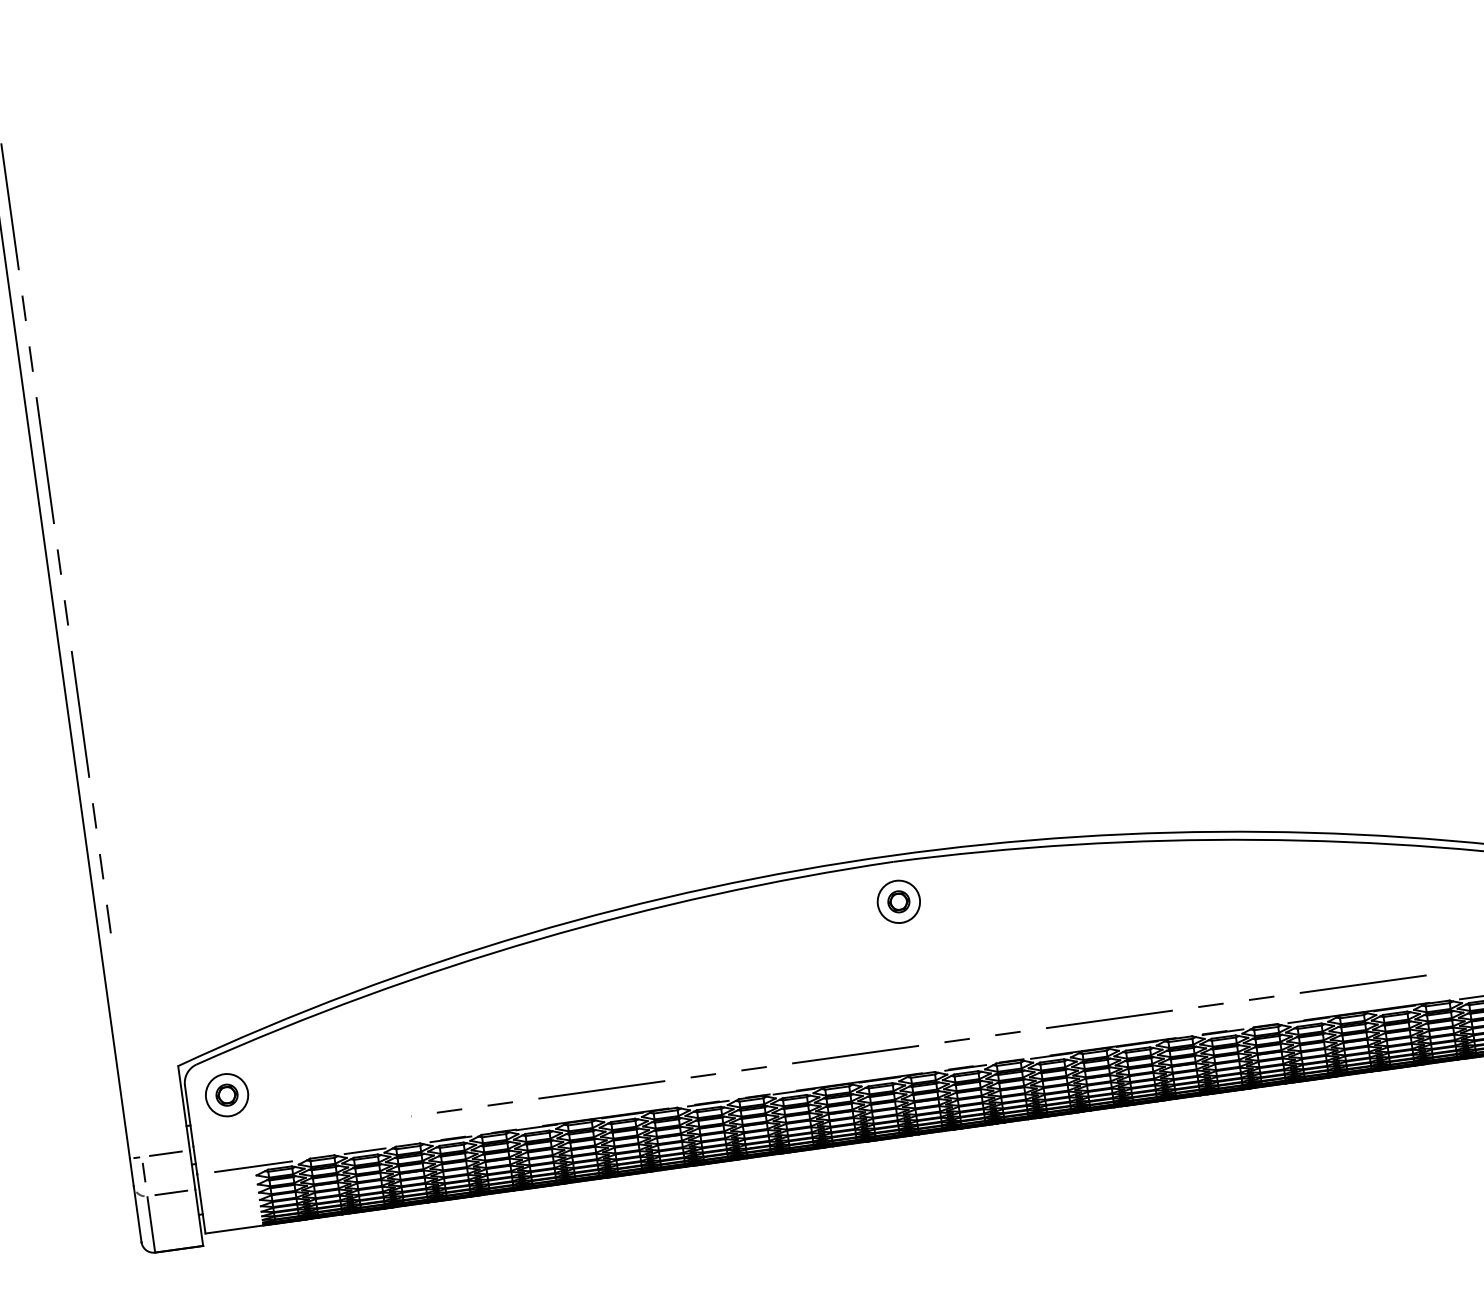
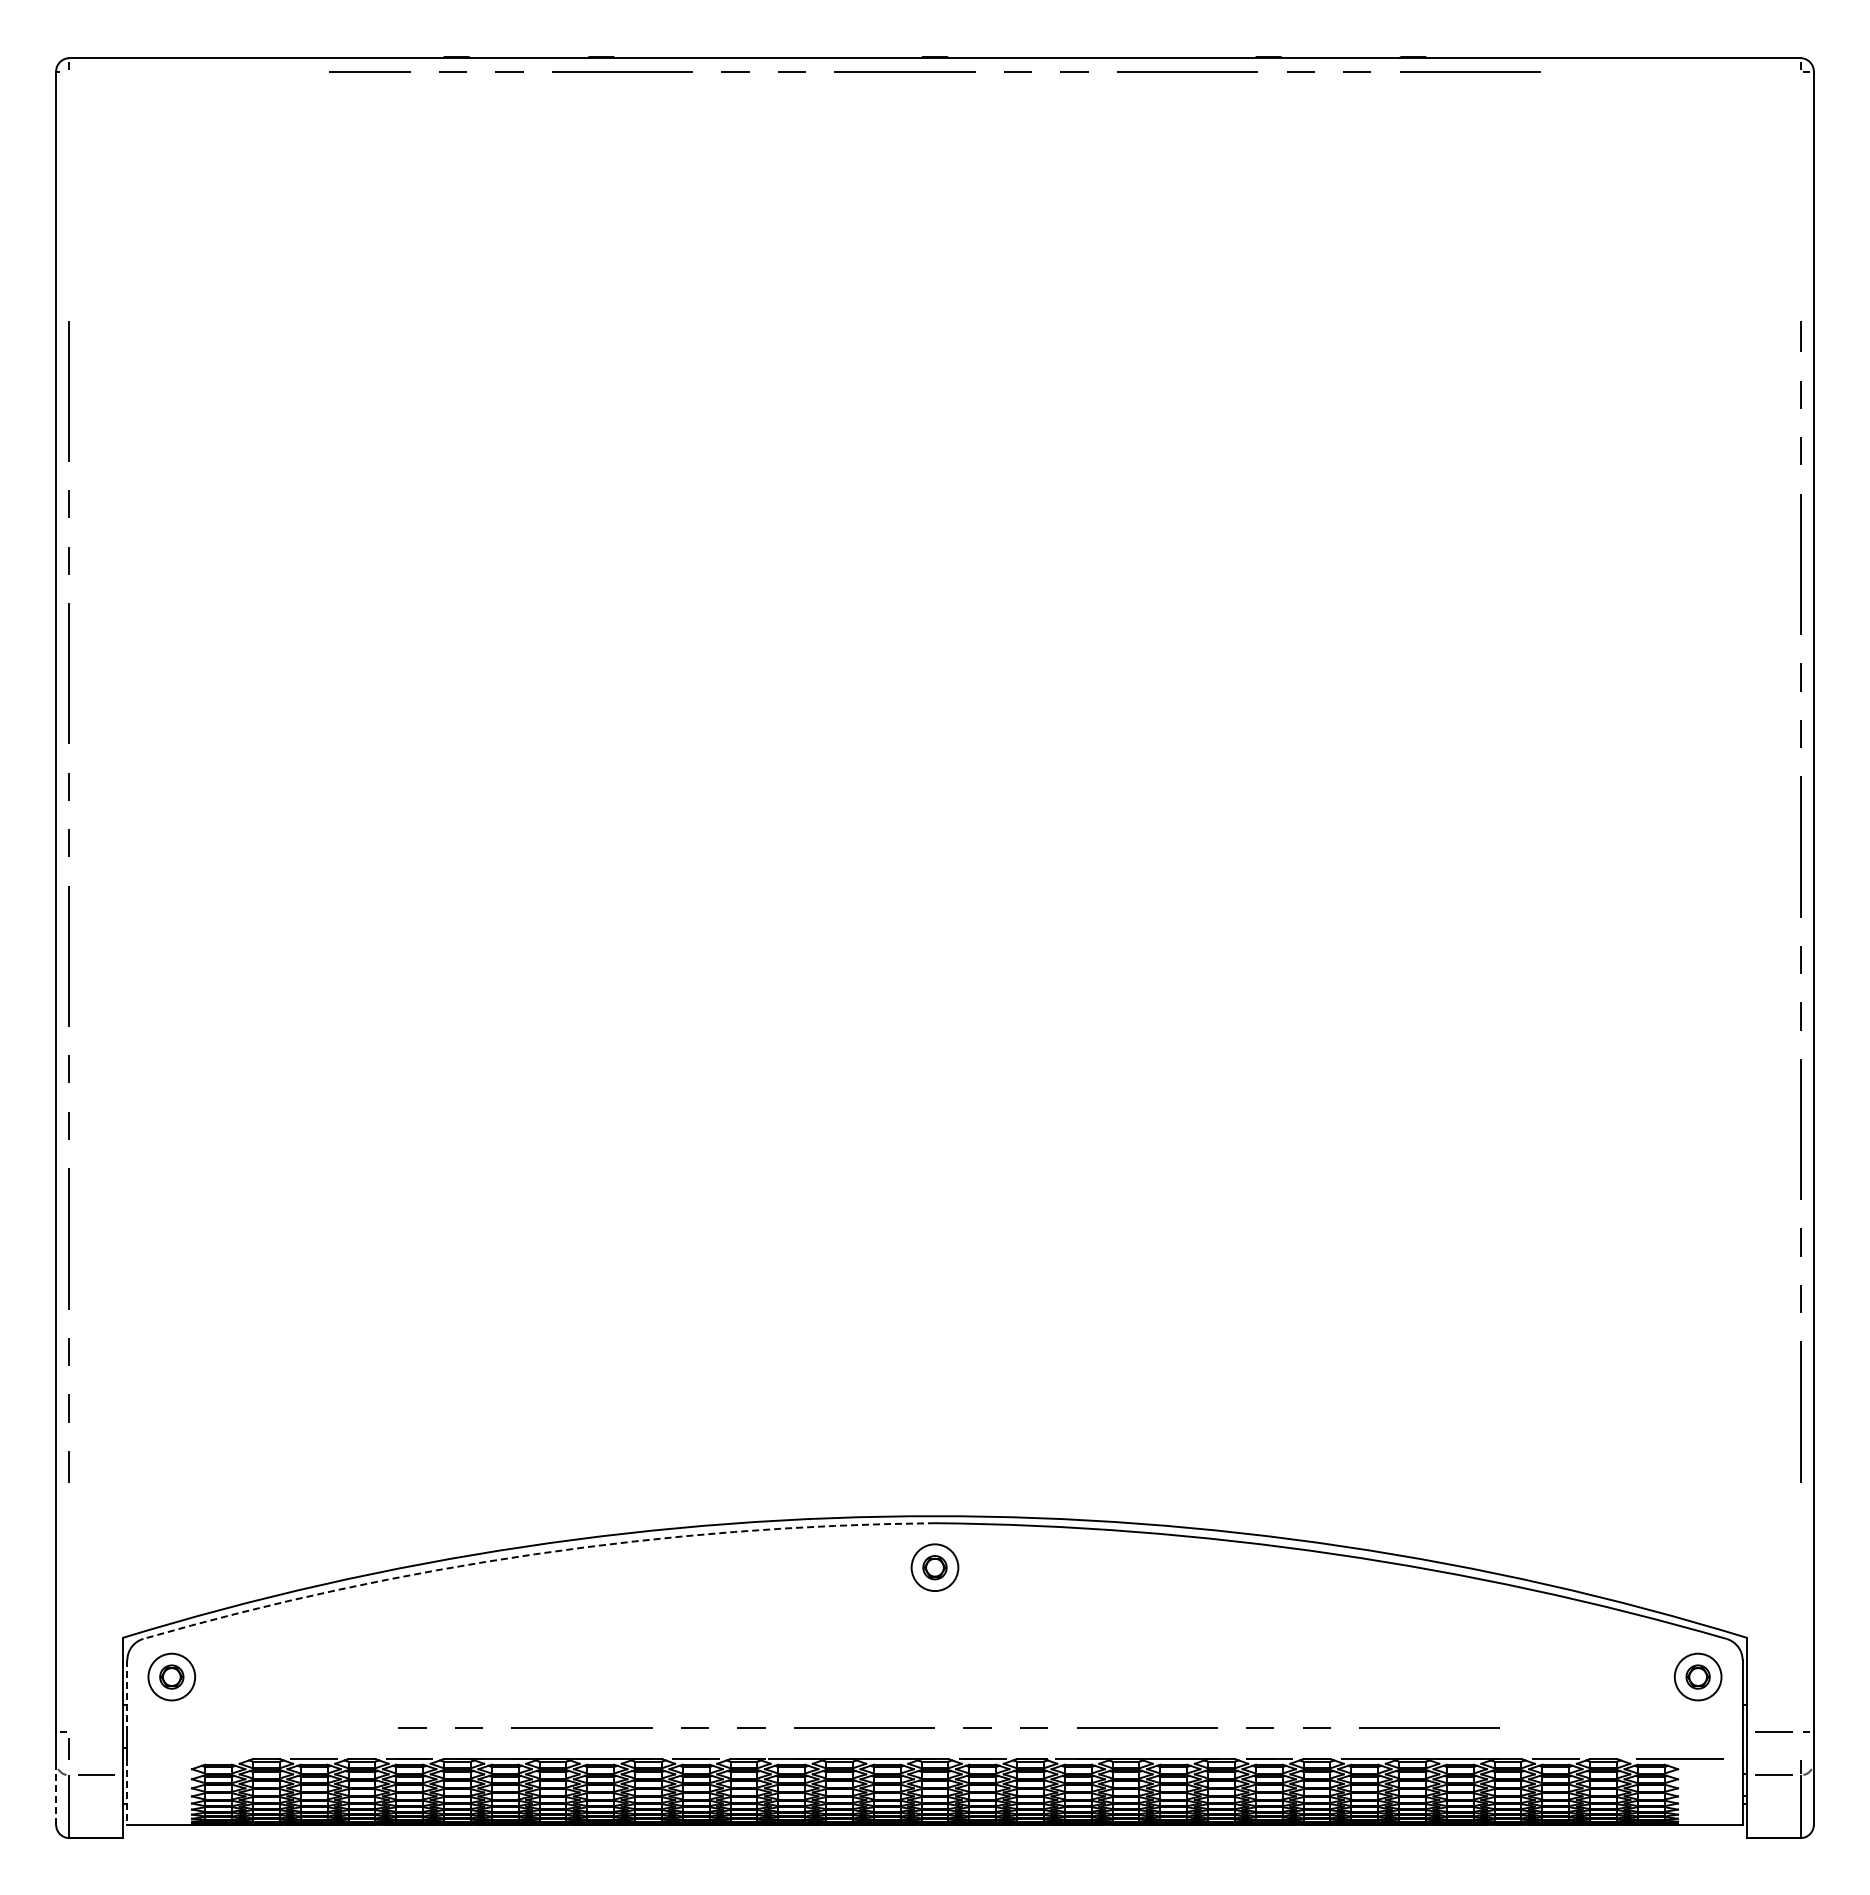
arc: (538, 939) -> (535, 1554), solid -> dashed
line: (189, 1116) -> (127, 1694), solid -> dashed
line: (166, 1153) -> (96, 1731), removed
line: (253, 1167) -> (189, 1759), removed
line: (201, 1204) -> (127, 1792), solid -> dashed
line: (137, 1214) -> (56, 1793), solid -> dashed

